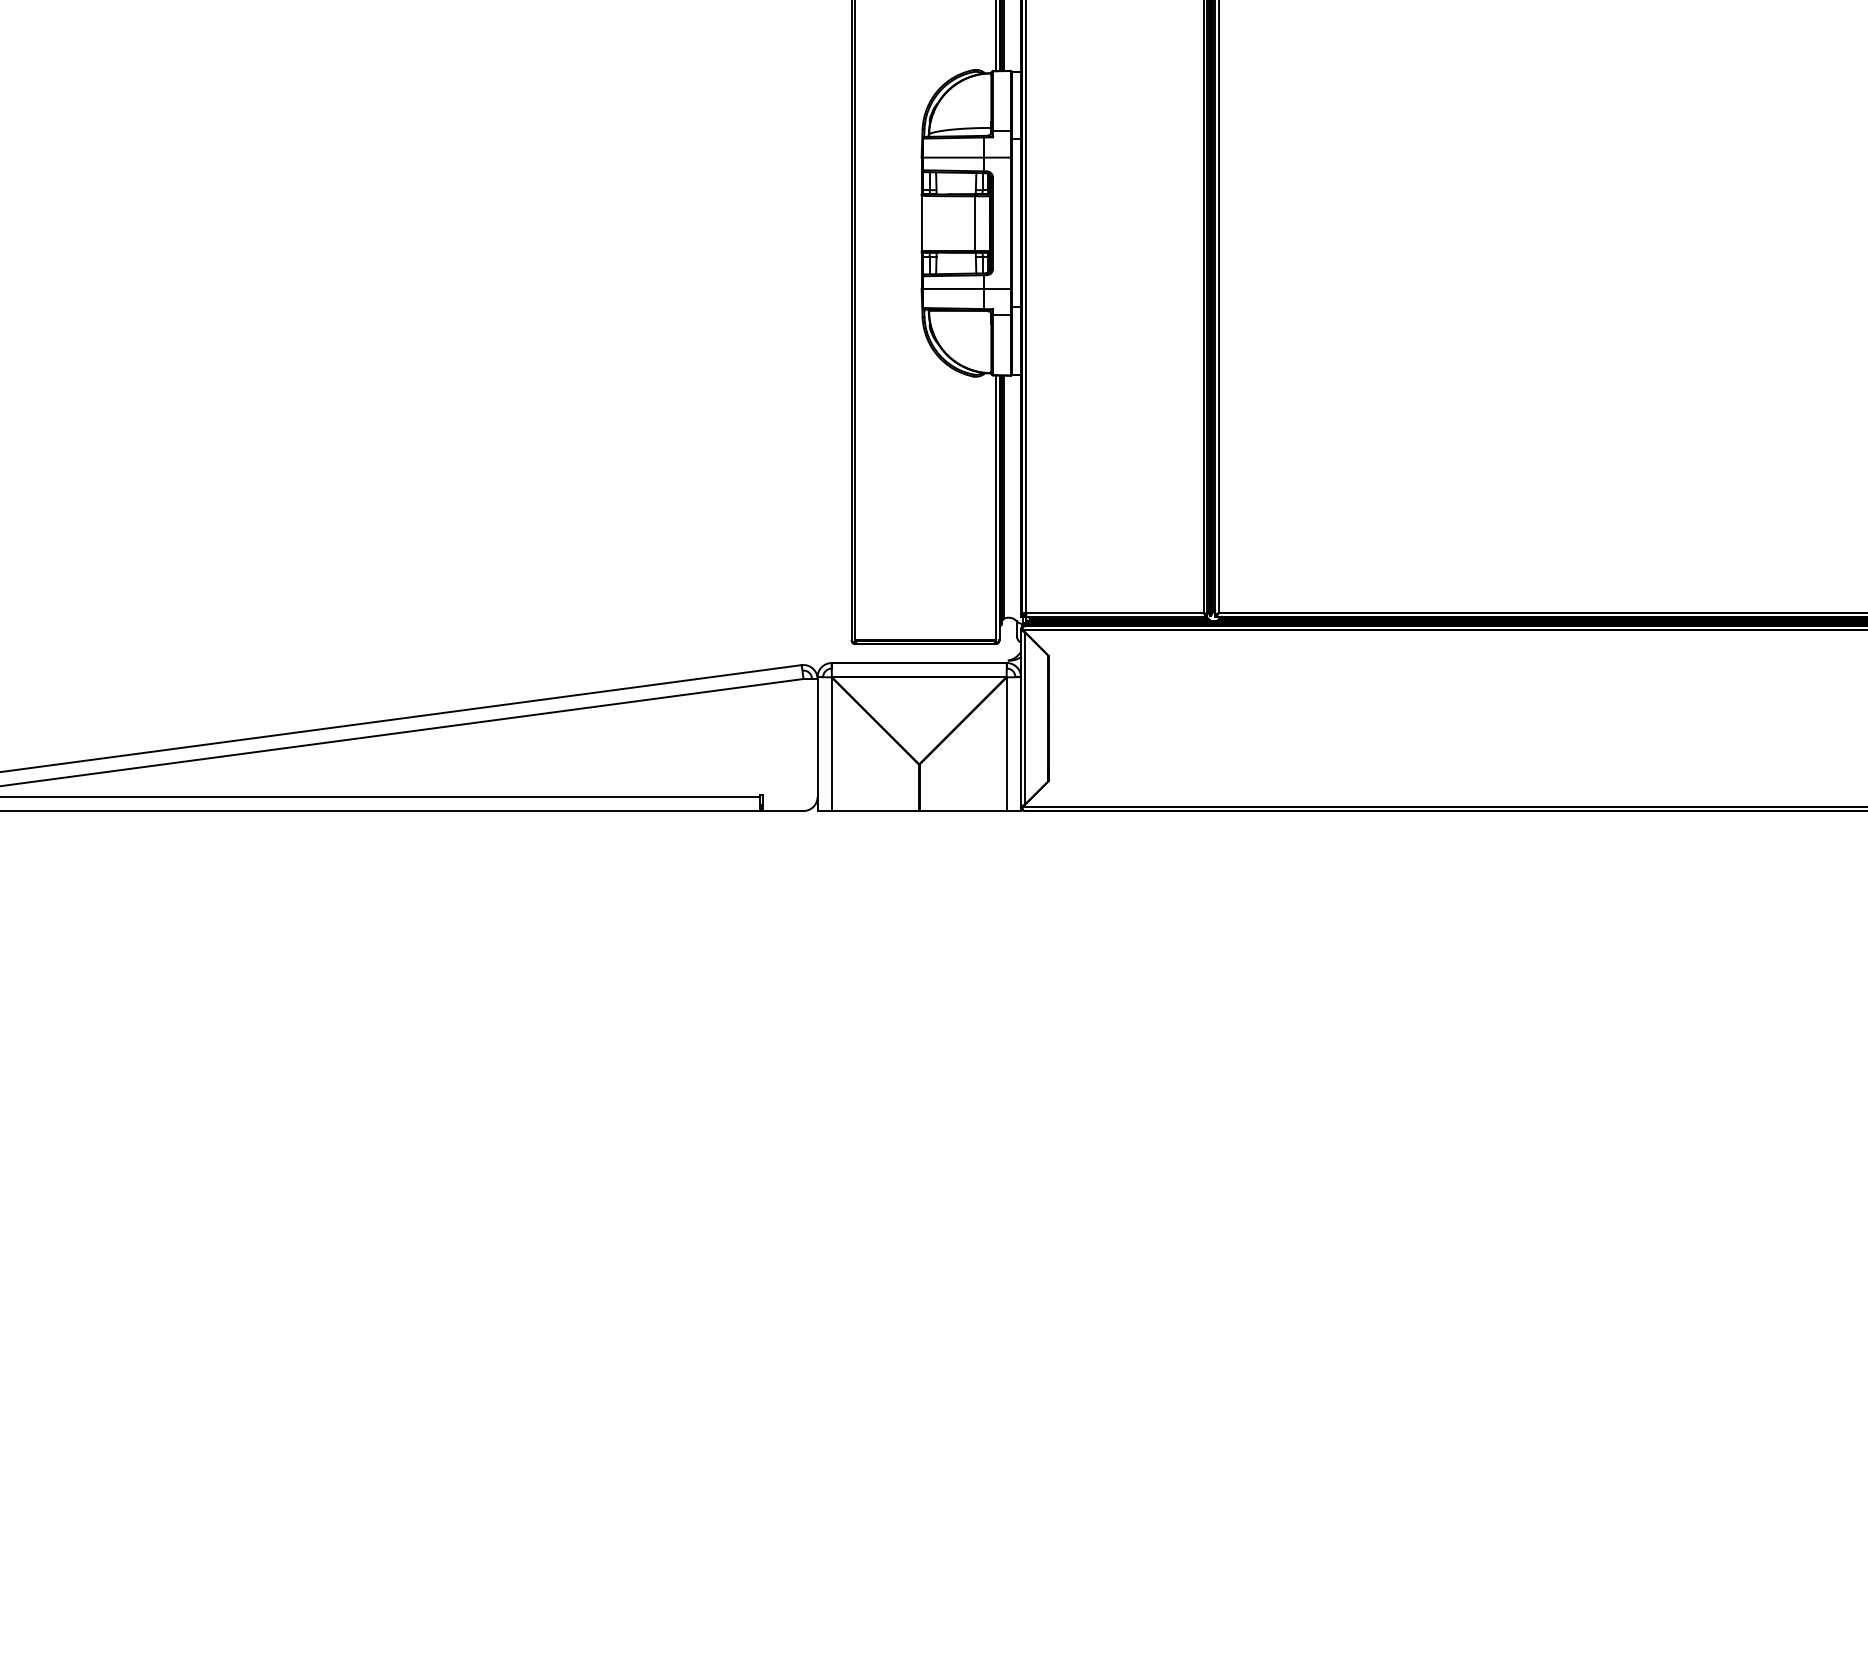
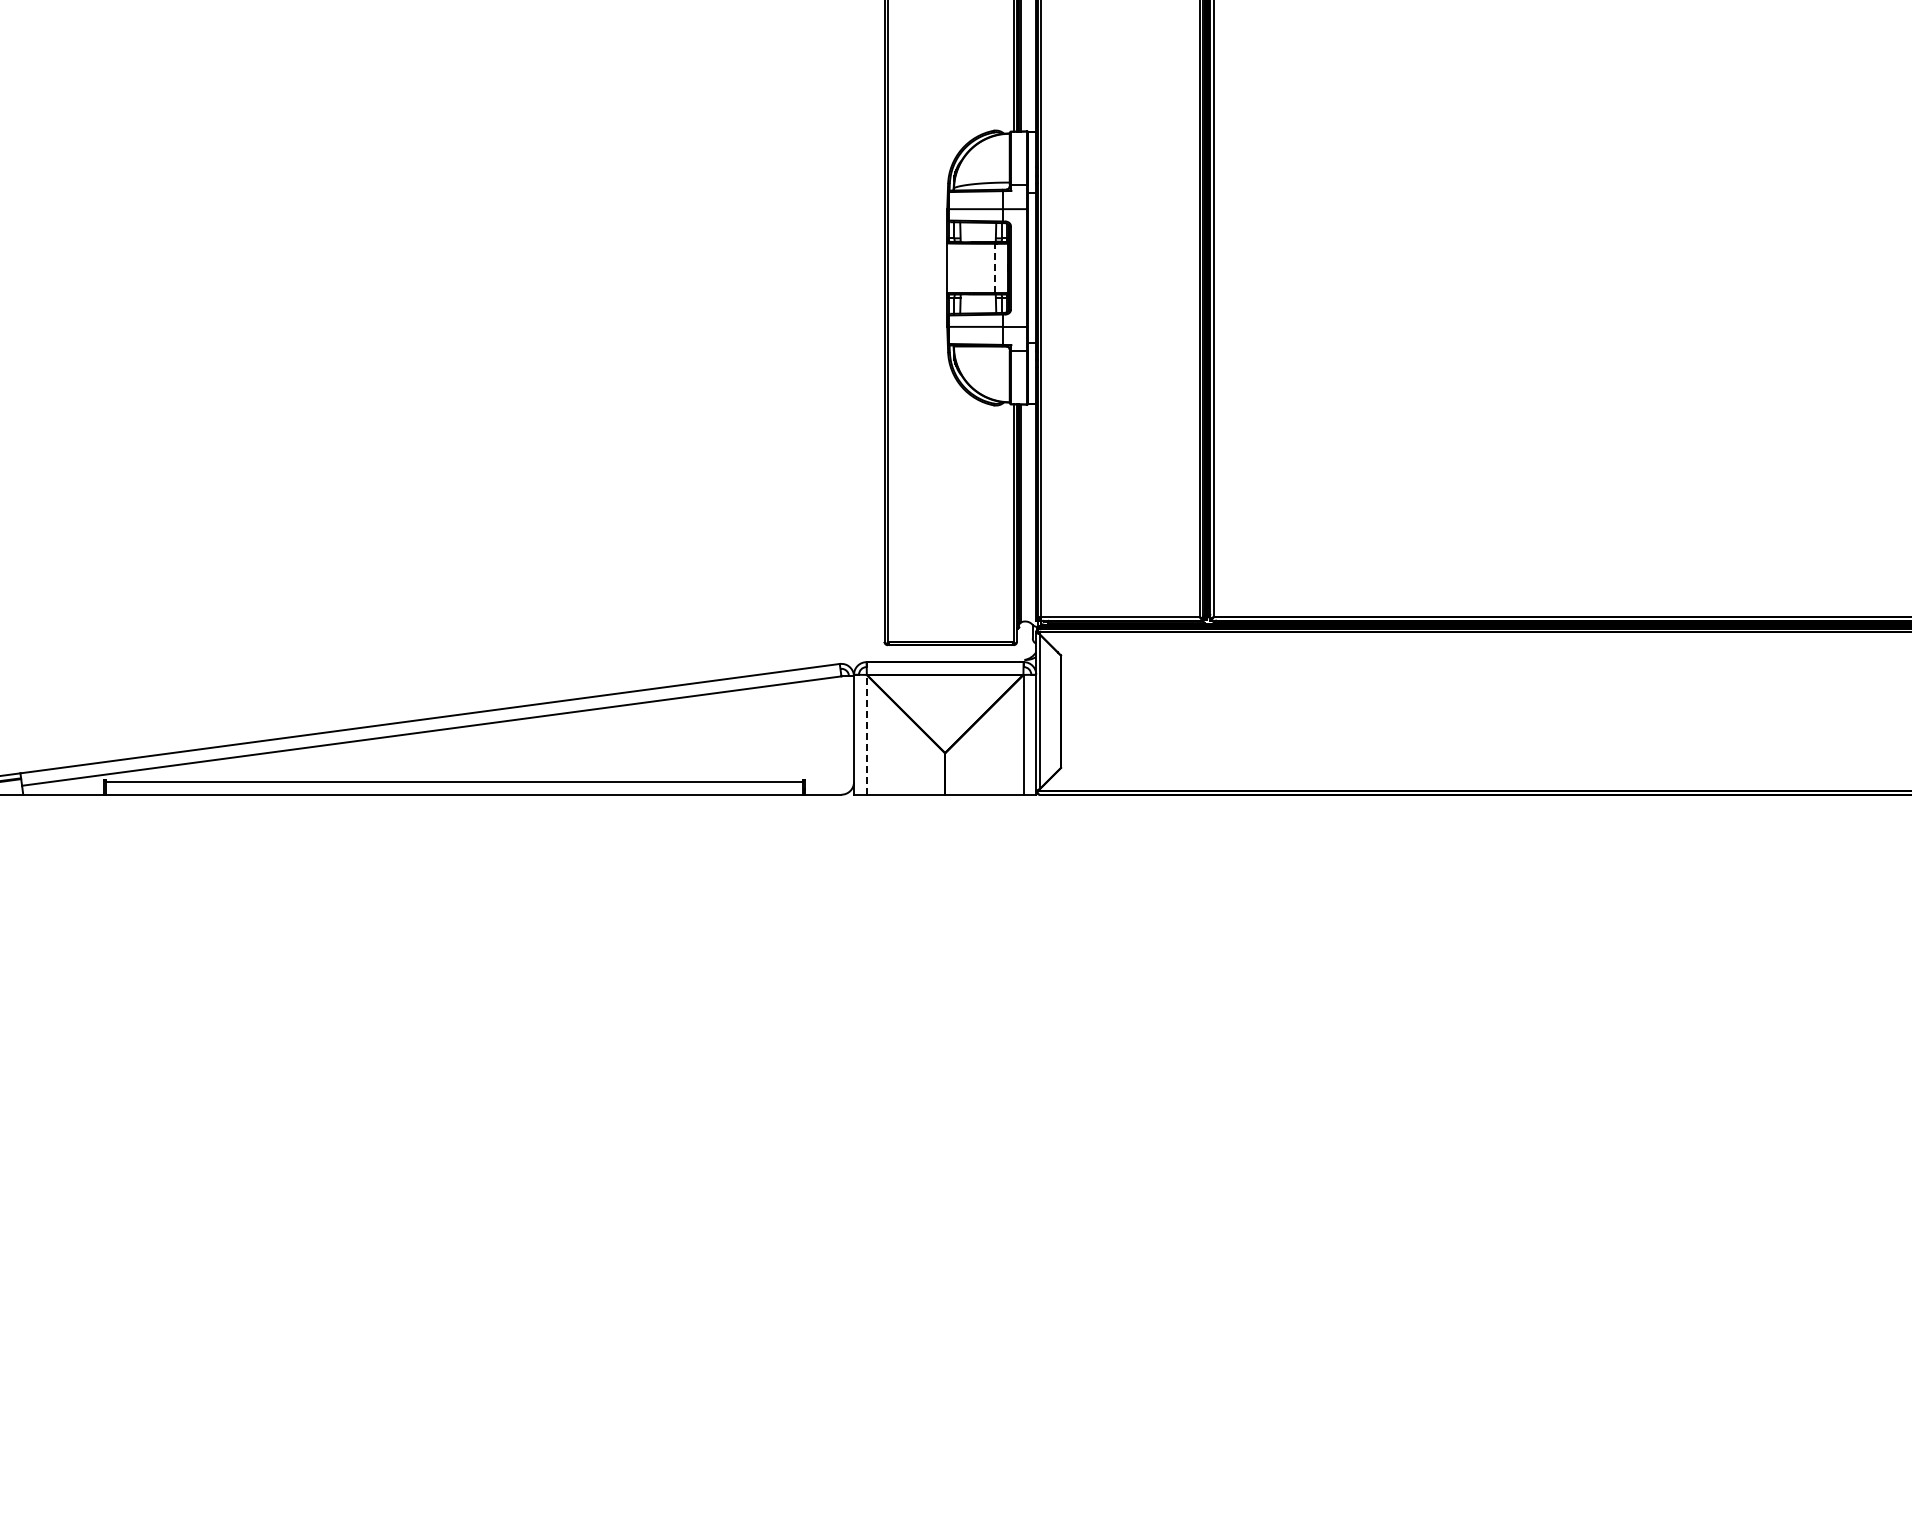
line: (974, 223) -> (994, 268), solid -> dashed
line: (831, 743) -> (866, 734), solid -> dashed

